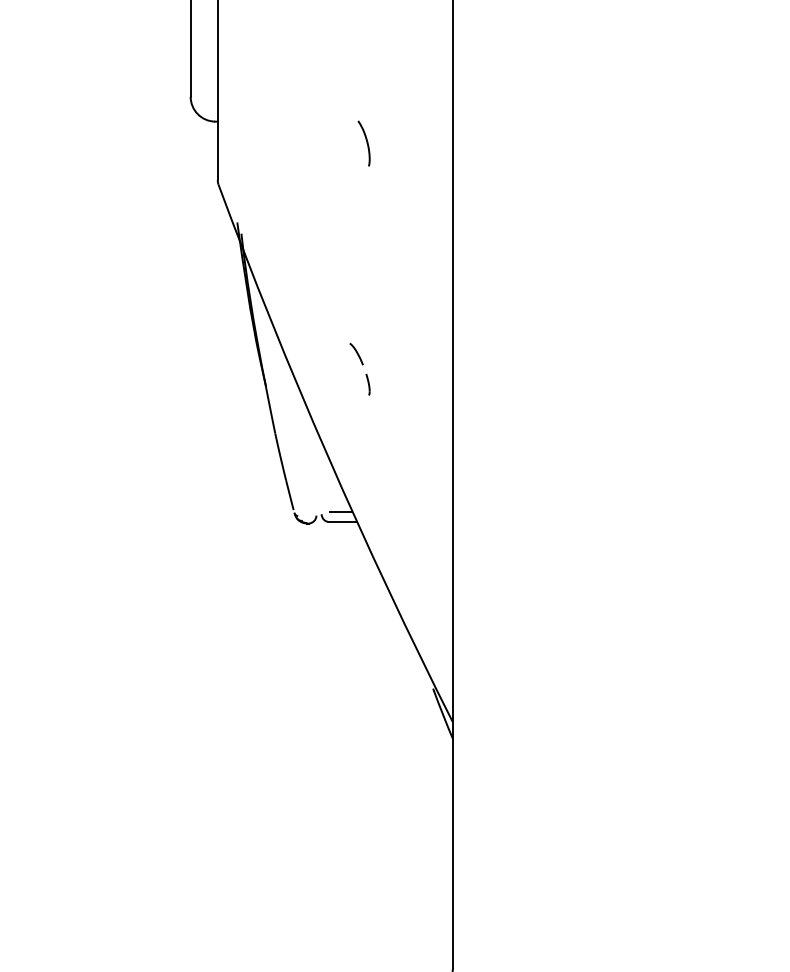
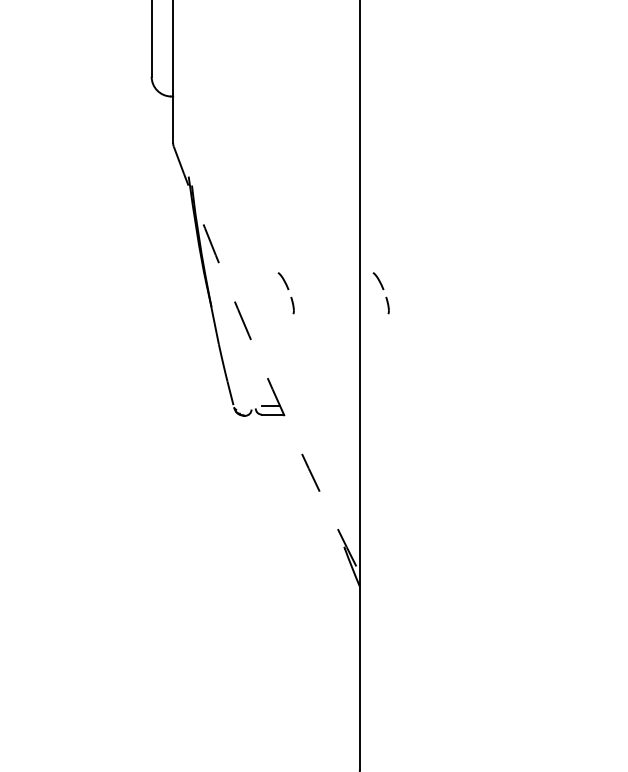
part: (364, 143) -> (289, 113), removed
part: (478, 369) -> (380, 293), added
arc: (327, 456) -> (260, 362), solid -> dashed

